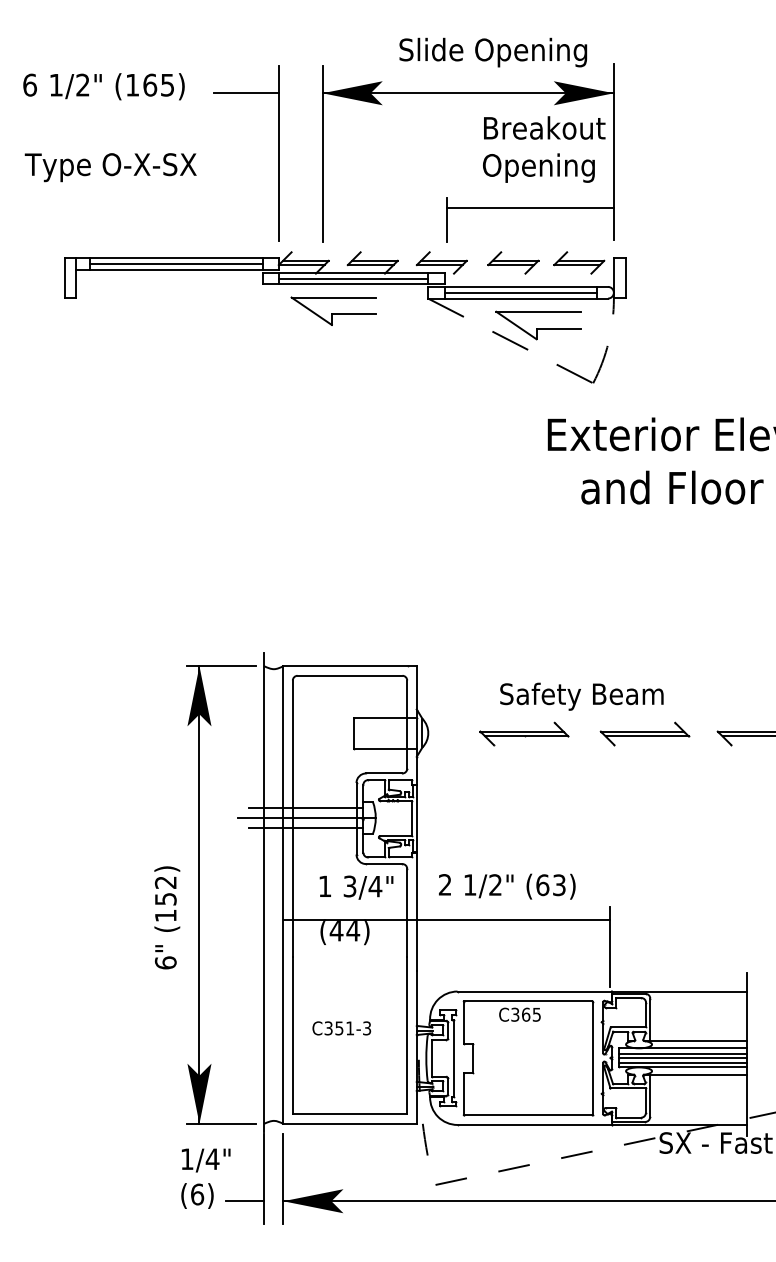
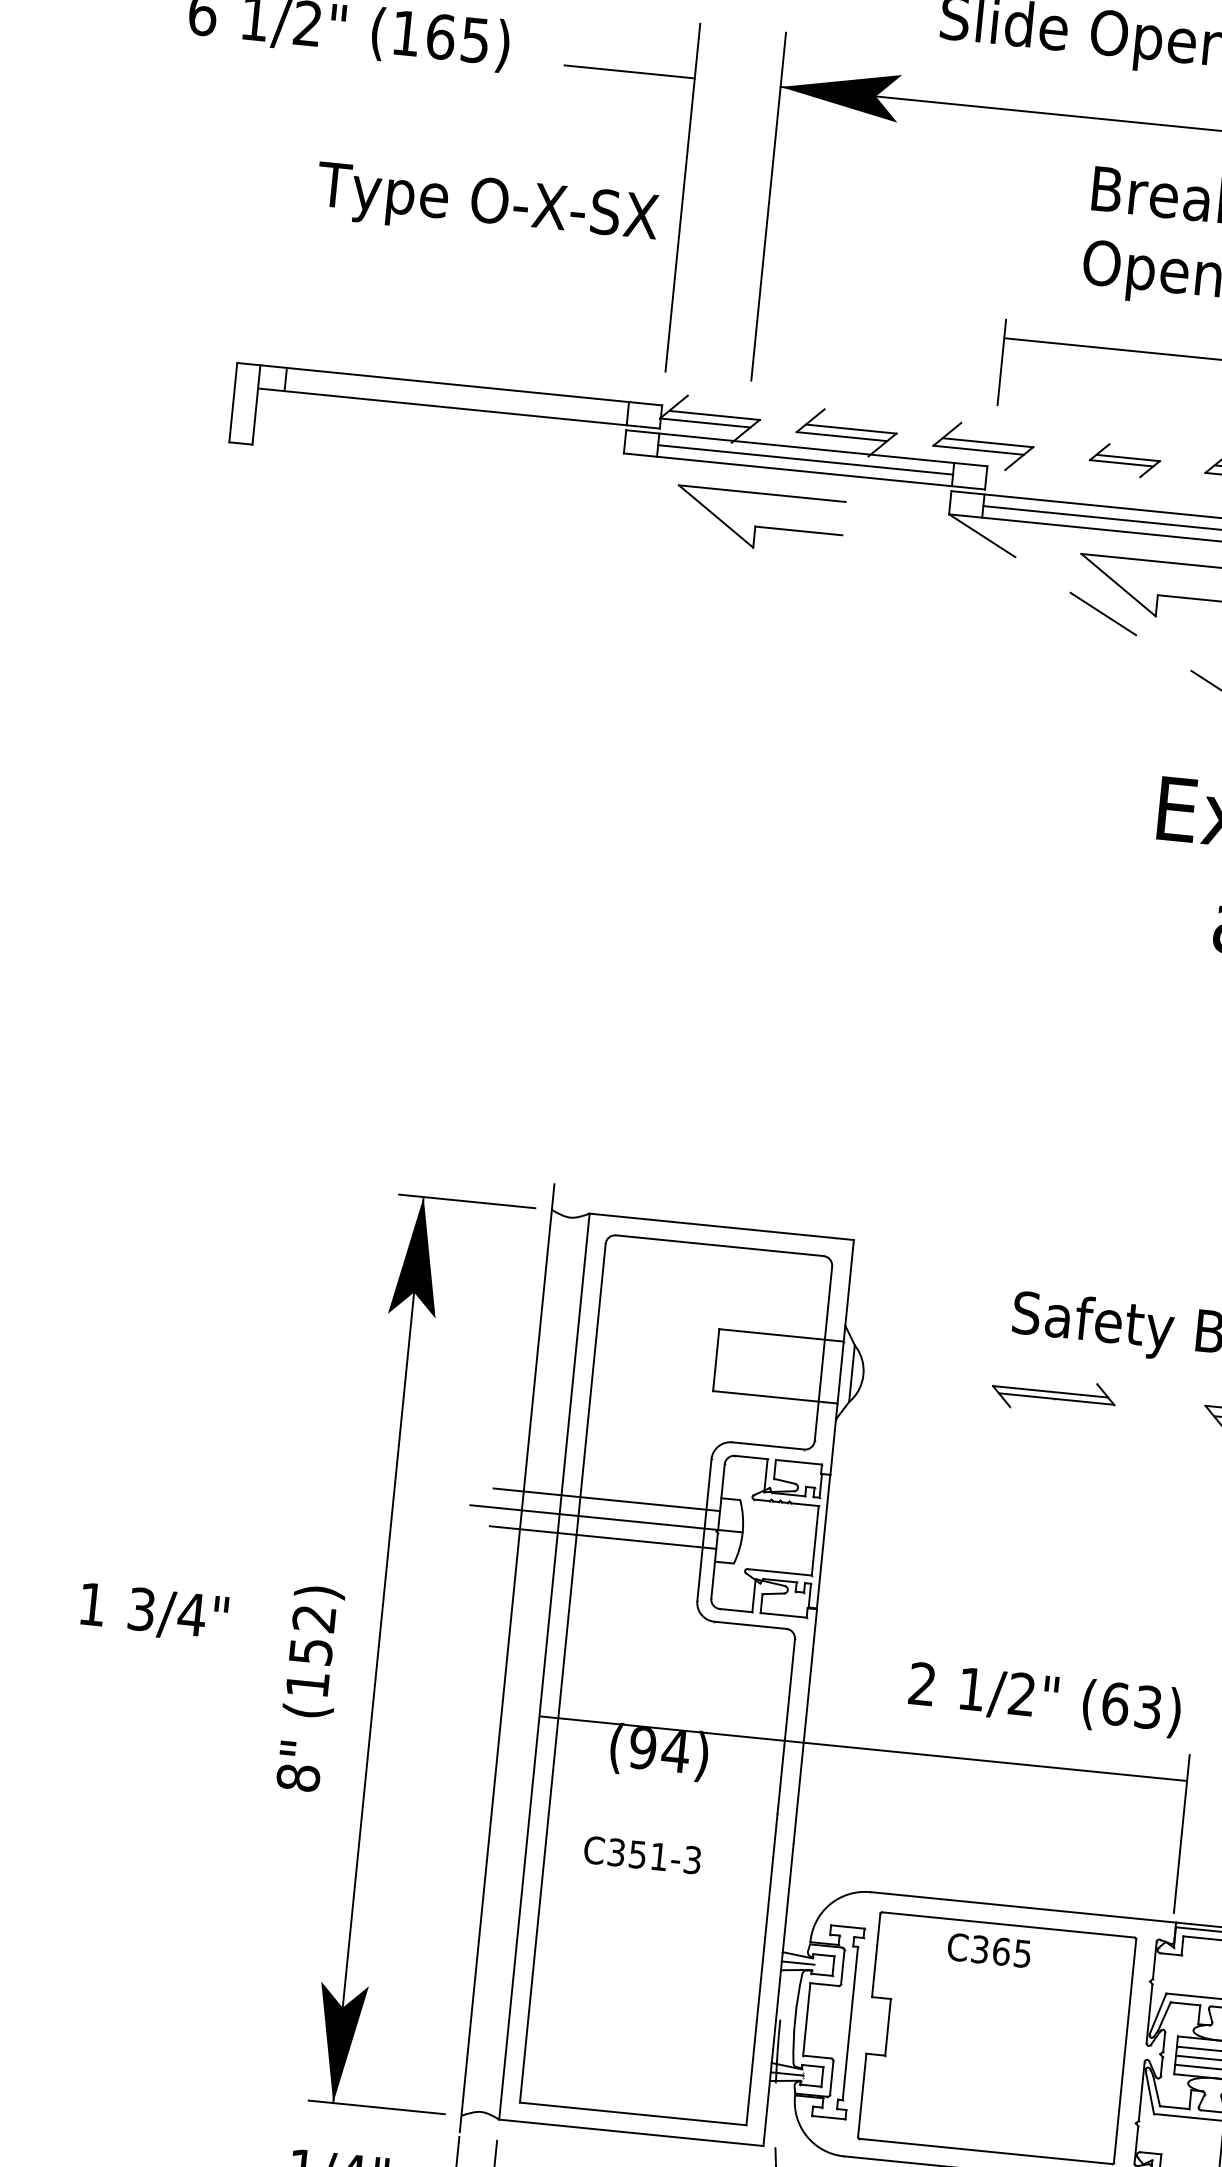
text: (110, 167) -> (486, 206), moved
part: (513, 262) -> (1125, 459), size x0.7
line: (175, 264) -> (455, 396), removed
part: (524, 733) -> (1053, 1394), size x0.7
text: (507, 886) -> (1045, 1699), moved
text: (356, 887) -> (154, 1612), moved
text: (336, 931) -> (642, 1749), (44) -> (94)
text: (165, 962) -> (297, 1776), 6" -> 8"
text: (341, 1028) -> (641, 1855), moved

